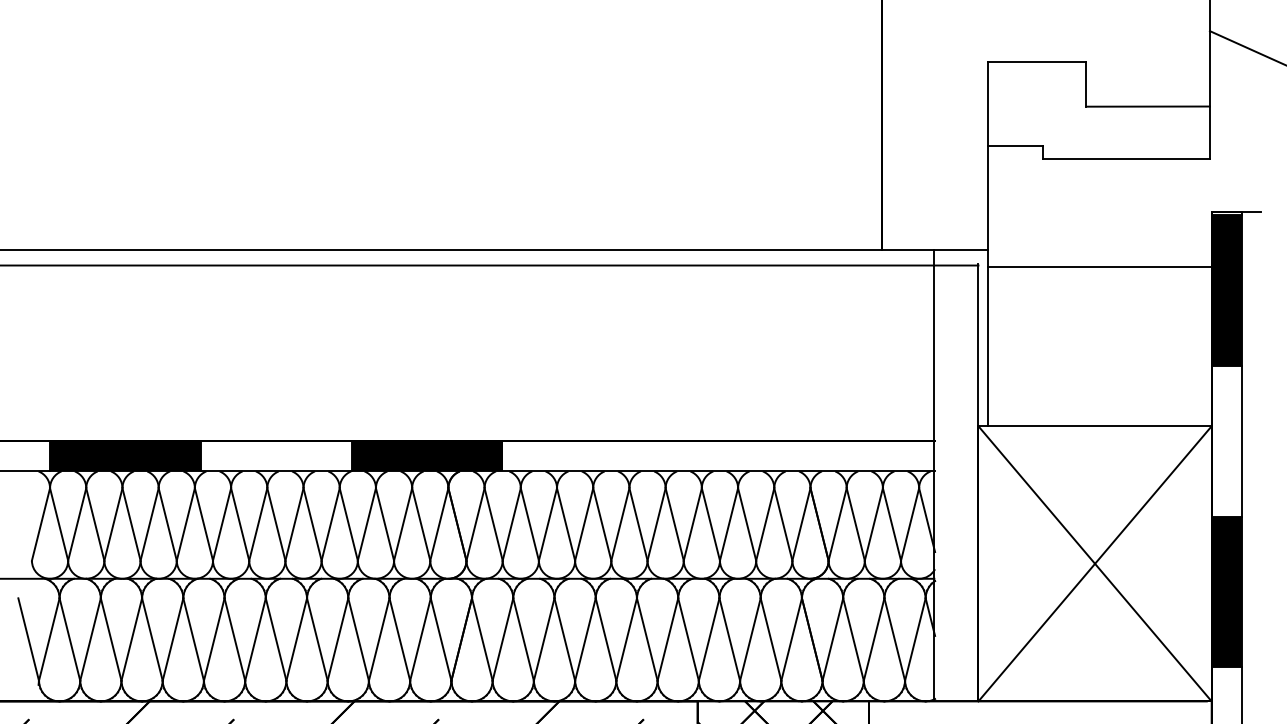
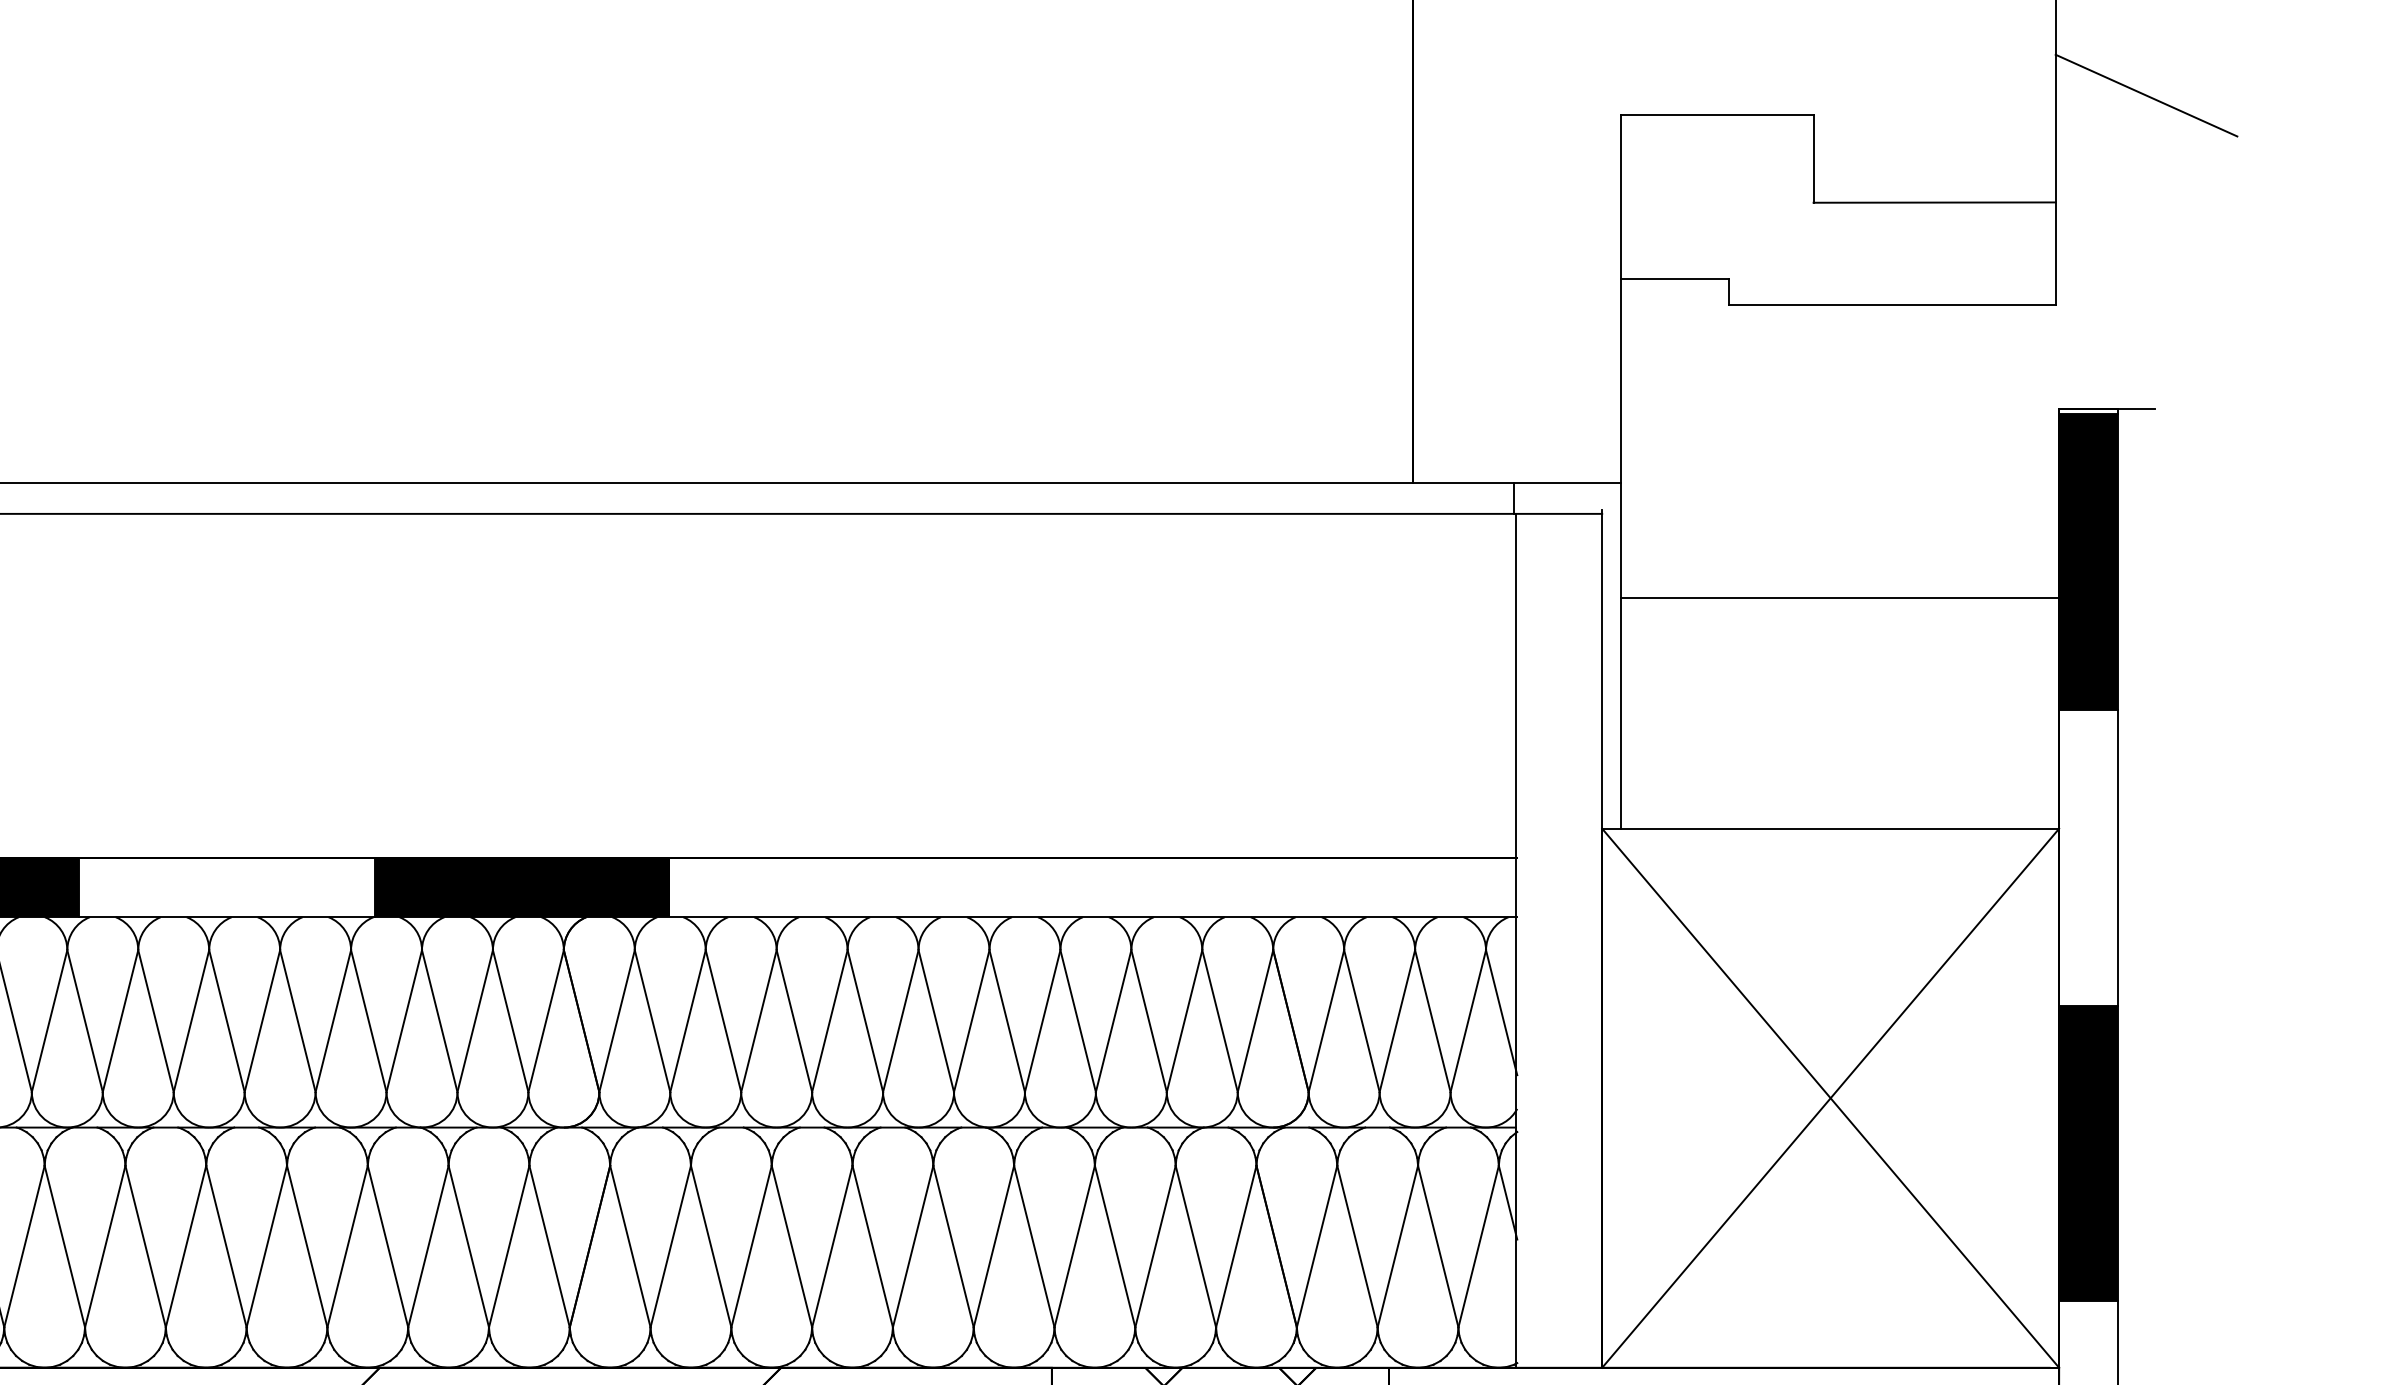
line: (1099, 267) -> (1839, 598), moved

